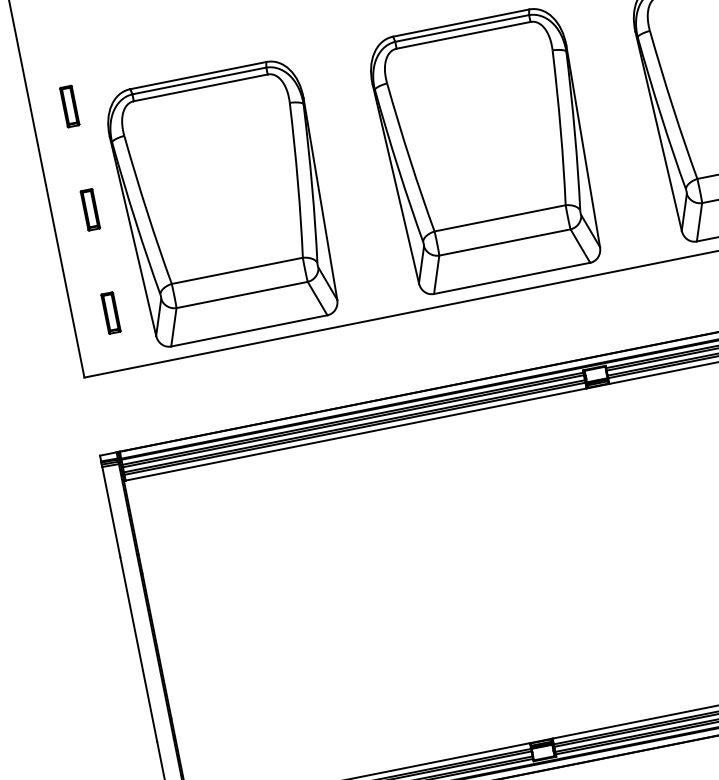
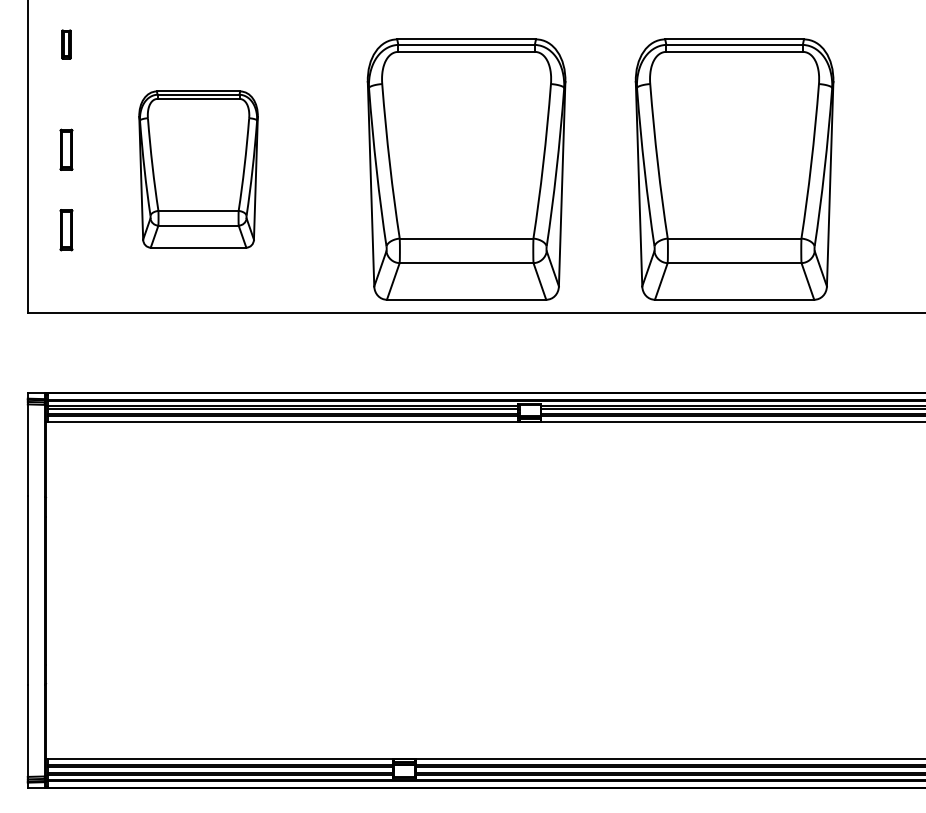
part: (69, 106) -> (66, 44), size x0.7
part: (223, 203) -> (198, 169), size x0.6
part: (111, 313) -> (66, 230), moved

